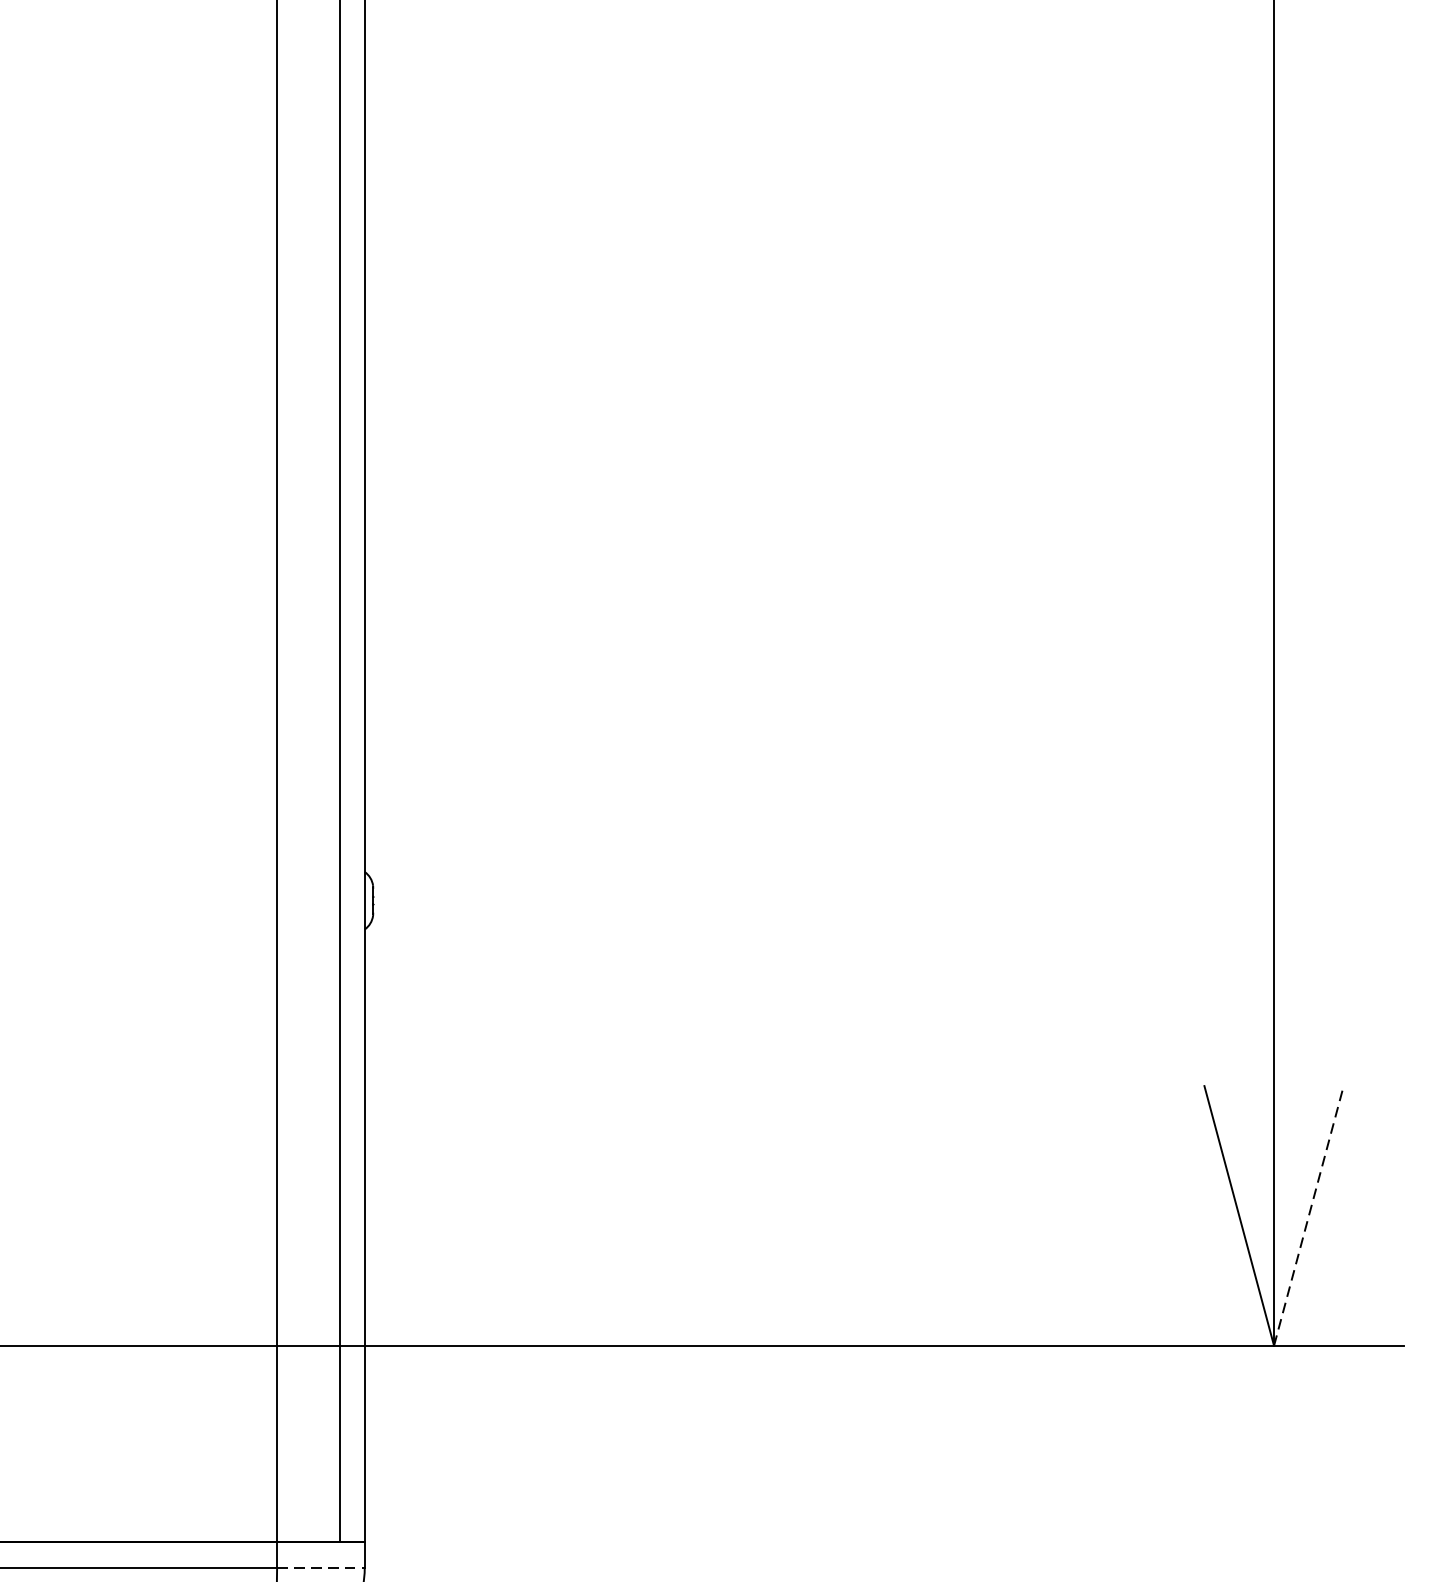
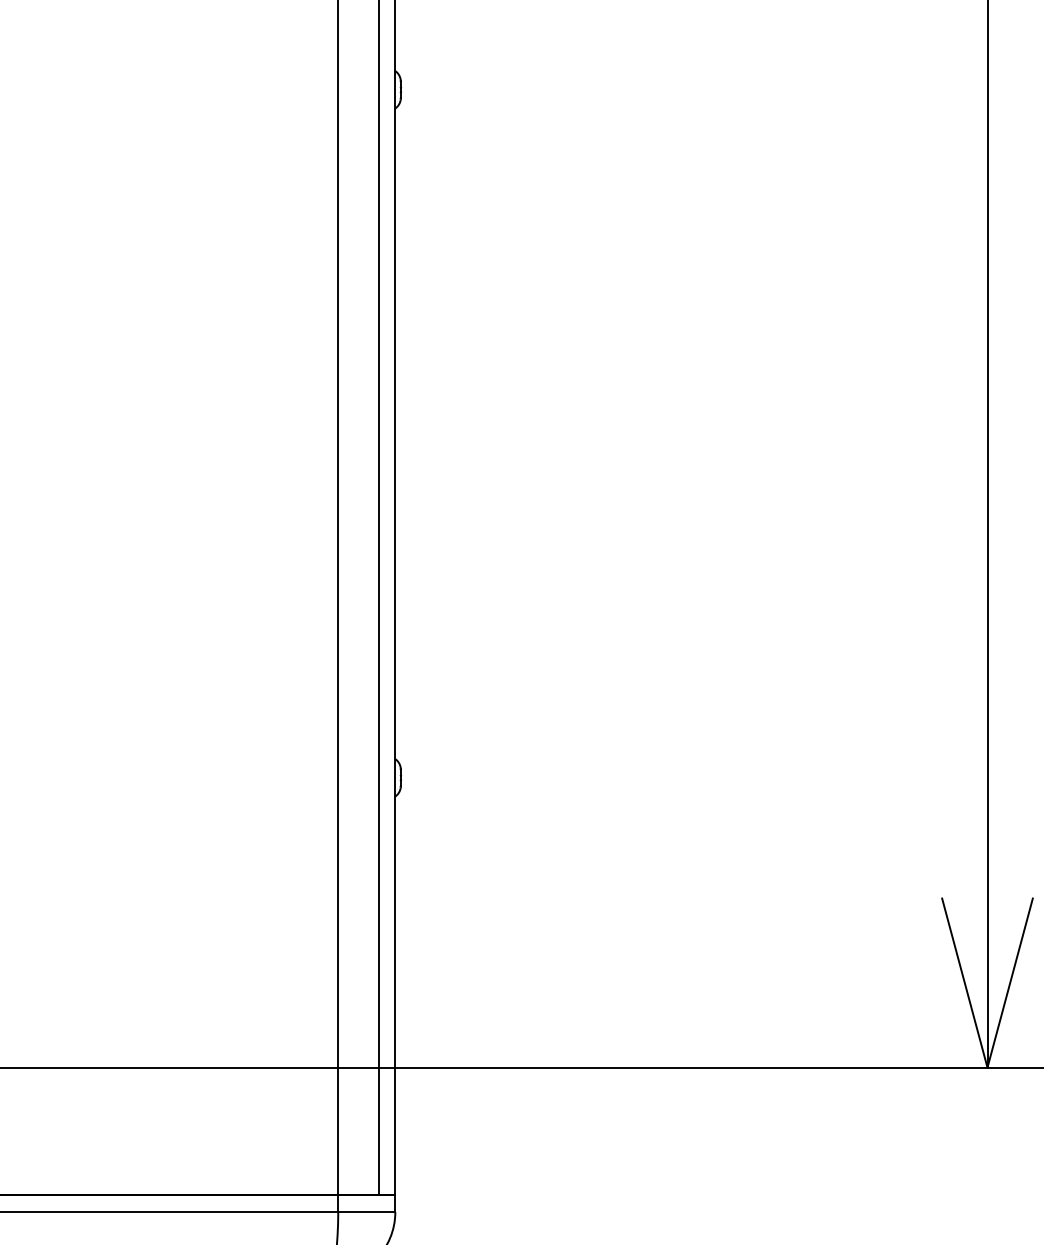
line: (1309, 1216) -> (1010, 983), dashed -> solid
line: (320, 1568) -> (366, 1212), dashed -> solid

